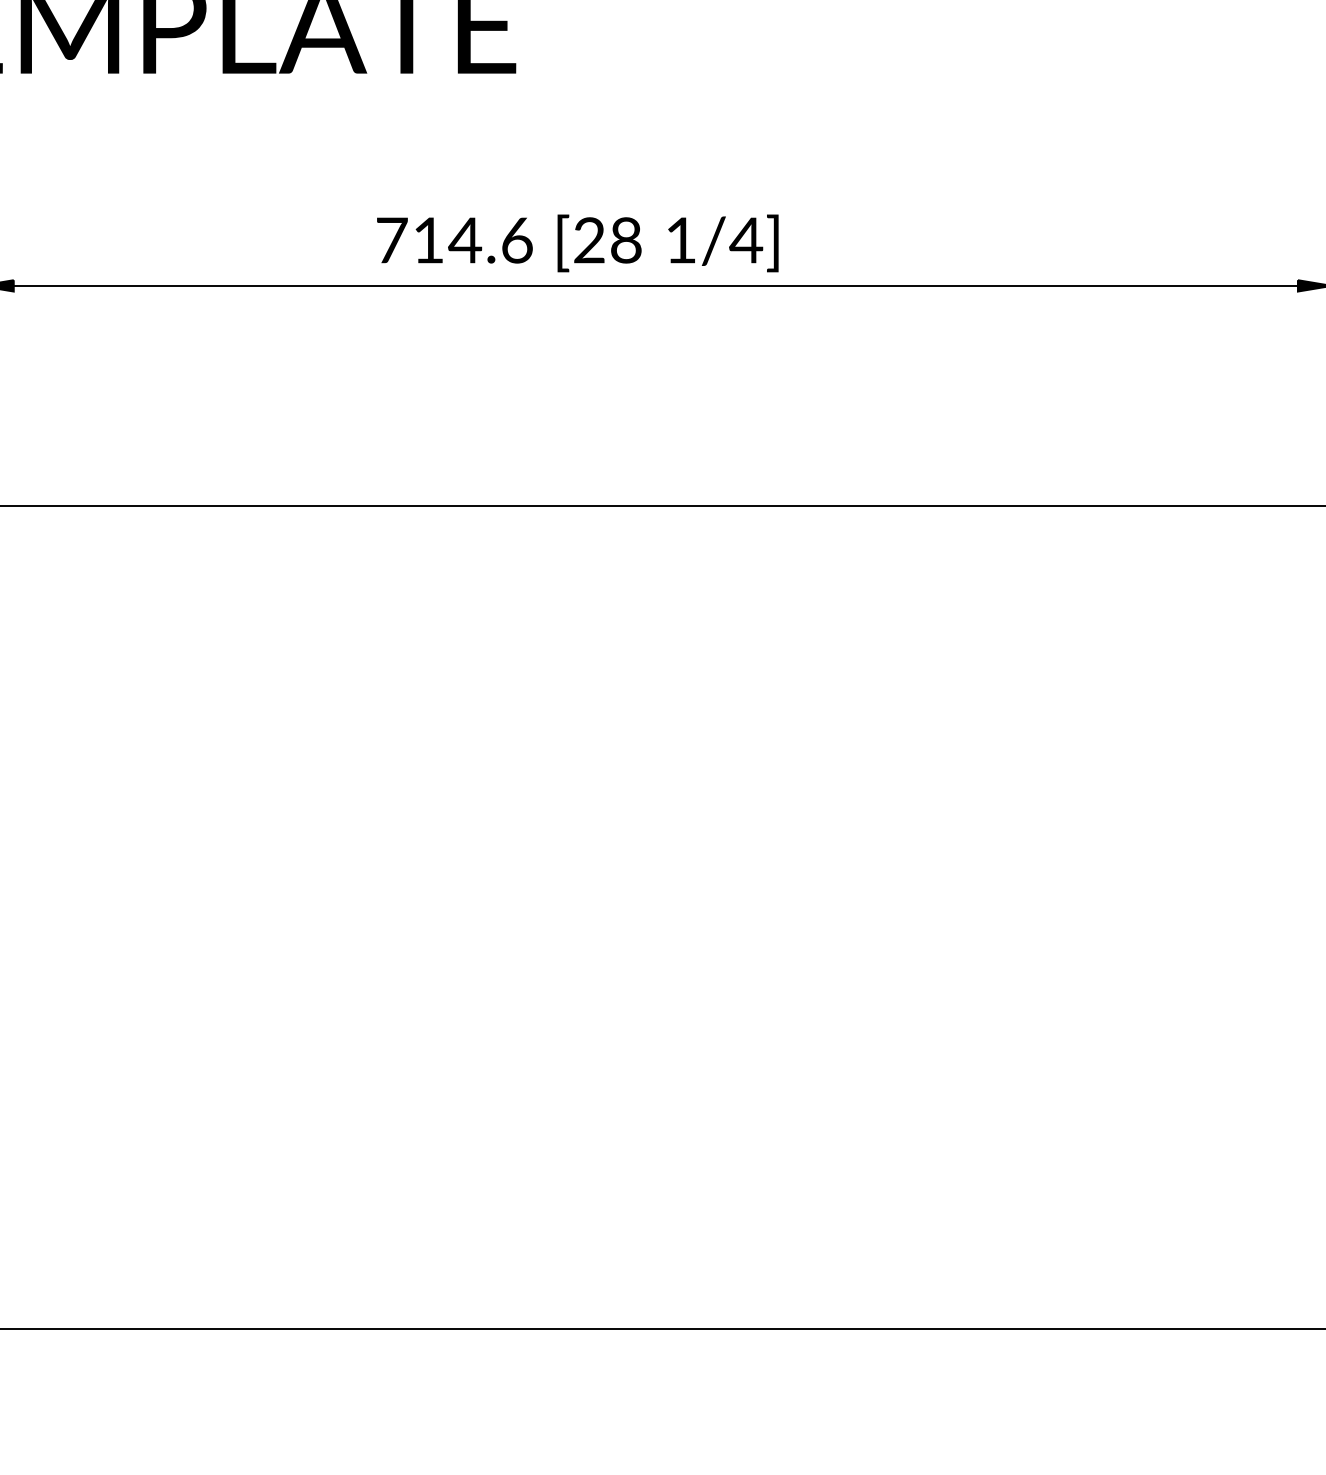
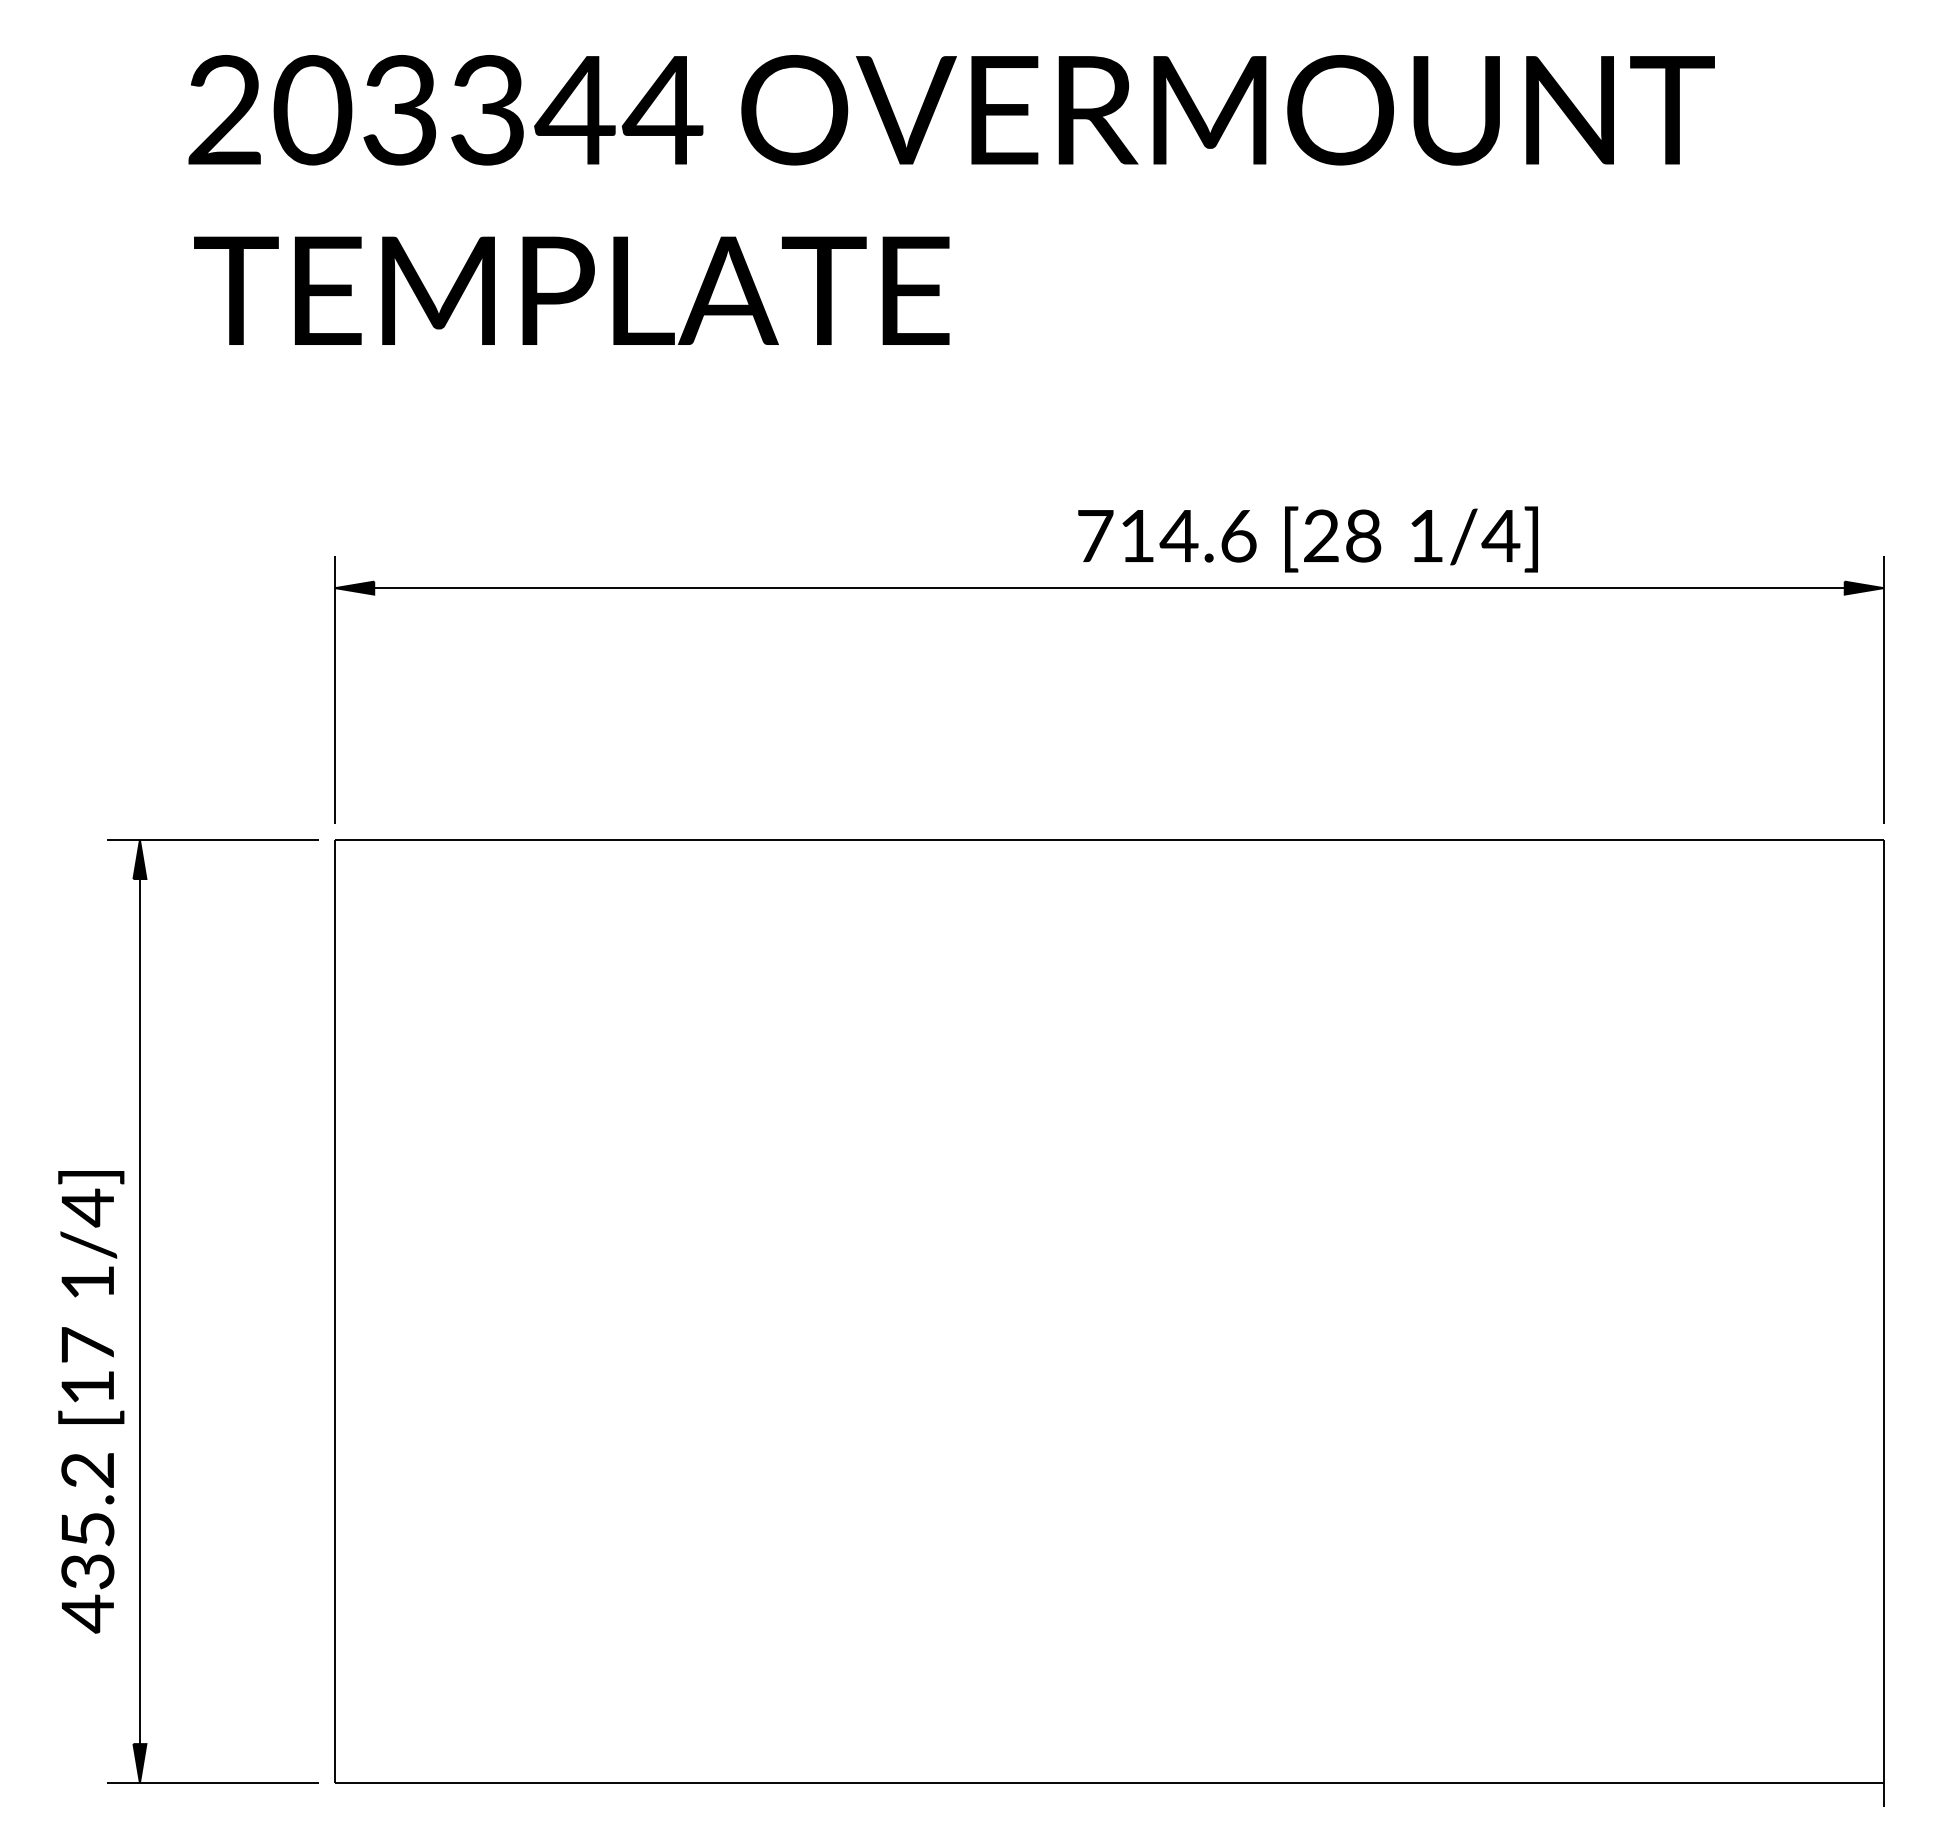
text: (577, 243) -> (1307, 539), moved

